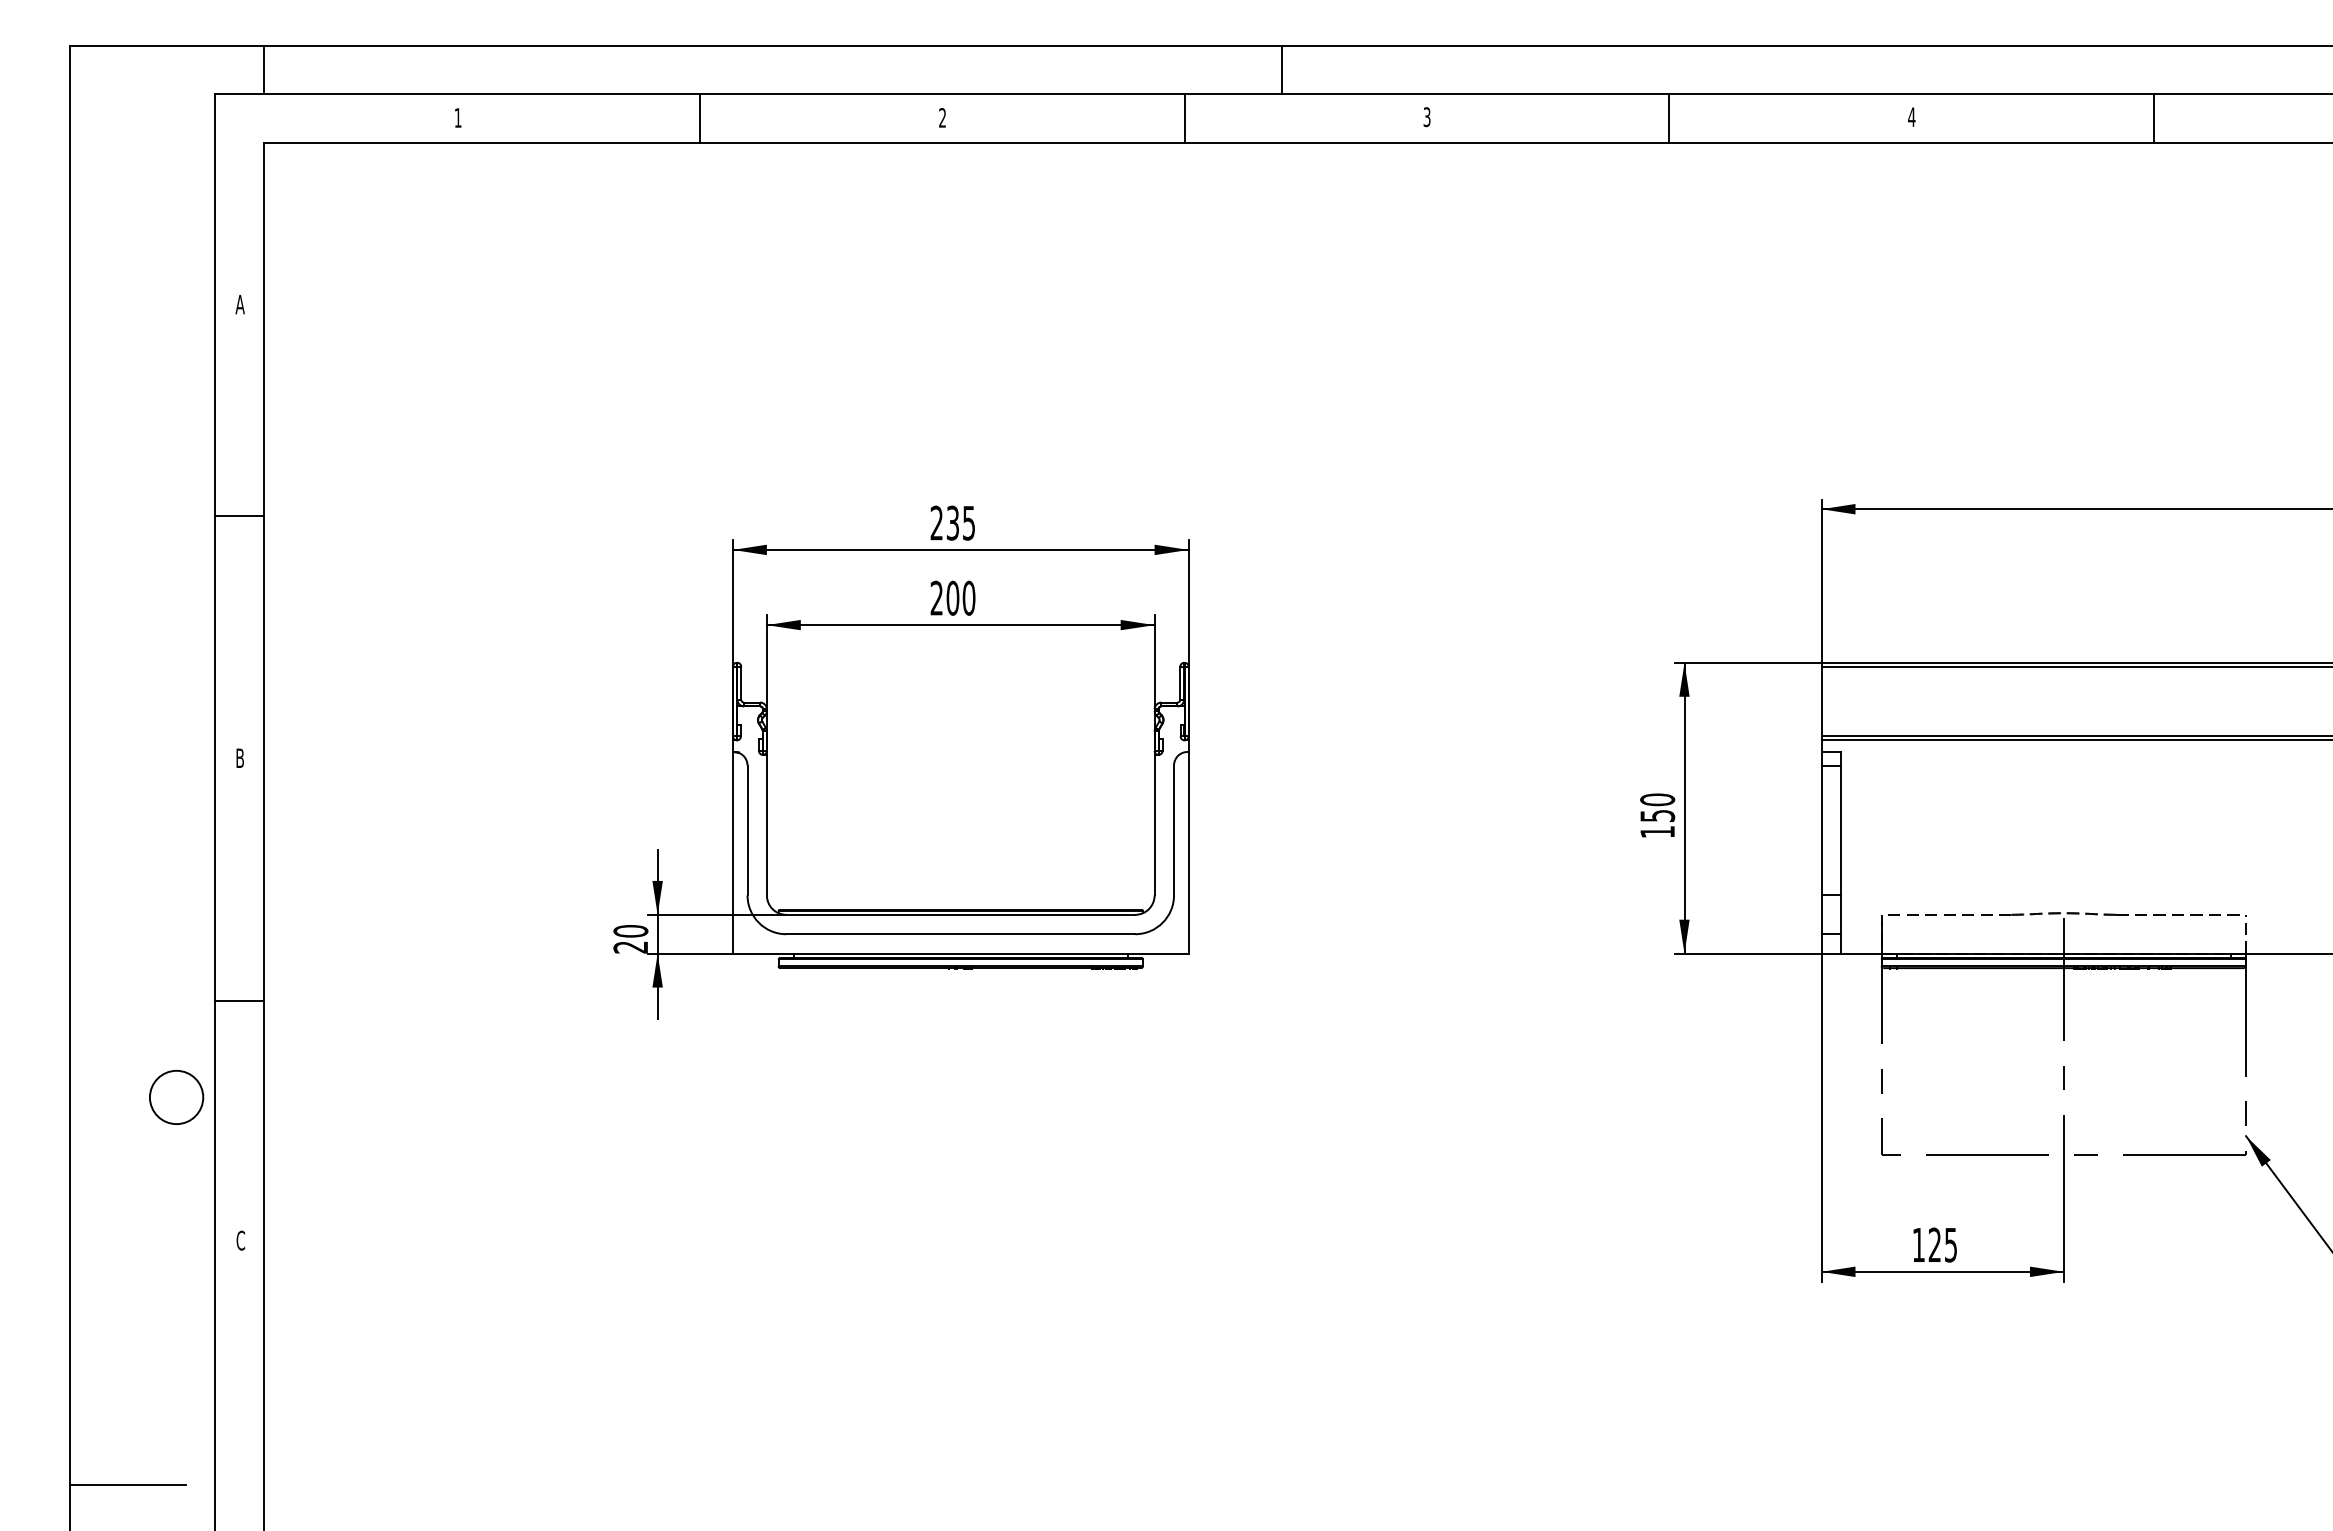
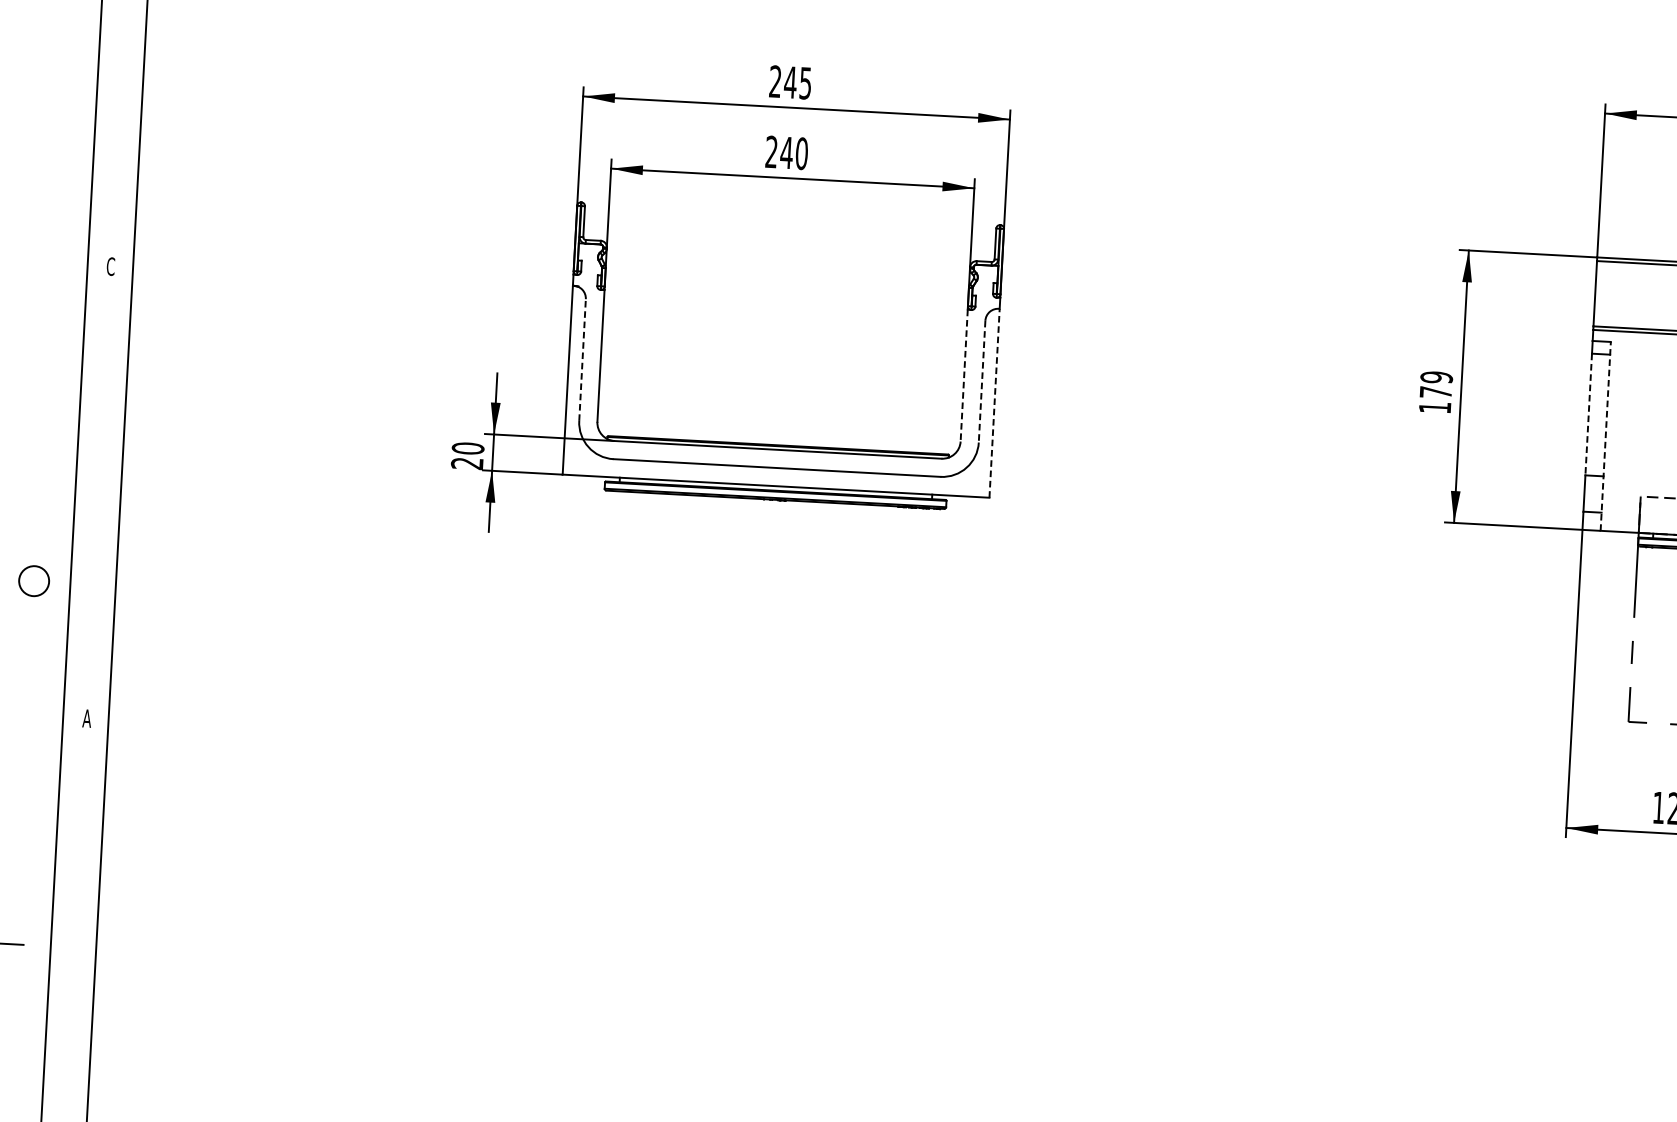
line: (239, 515) -> (122, 39), removed
text: (952, 522) -> (790, 81), 235 -> 245
text: (952, 597) -> (786, 152), 200 -> 240
text: (239, 758) -> (110, 266), B -> C
text: (1657, 807) -> (1436, 384), 150 -> 179
line: (1154, 825) -> (964, 375), solid -> dashed
line: (747, 830) -> (582, 360), solid -> dashed
line: (1174, 830) -> (982, 381), solid -> dashed
line: (1821, 830) -> (1588, 414), solid -> dashed
line: (1188, 852) -> (994, 403), solid -> dashed
line: (1840, 852) -> (1605, 436), solid -> dashed
line: (239, 1000) -> (97, 493), removed
circle: (176, 1097) -> (34, 581), size x0.6
text: (240, 1240) -> (86, 718), C -> A

